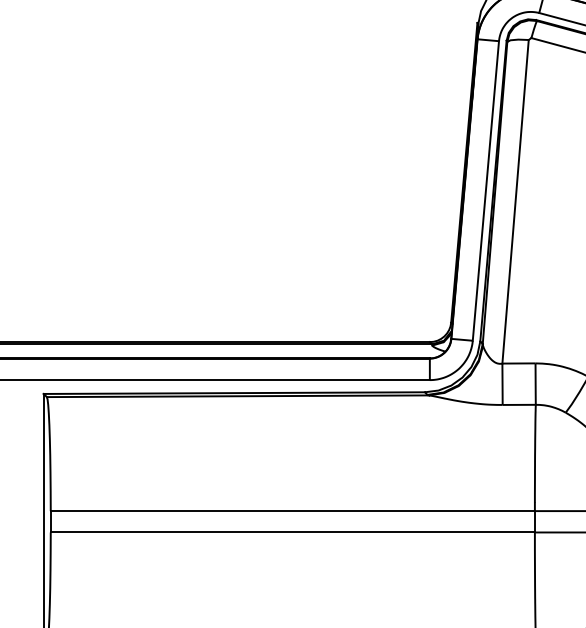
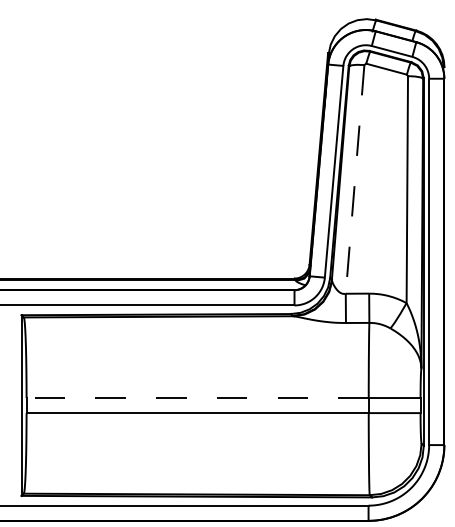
line: (516, 201) -> (355, 179), solid -> dashed
line: (292, 511) -> (197, 398), solid -> dashed

